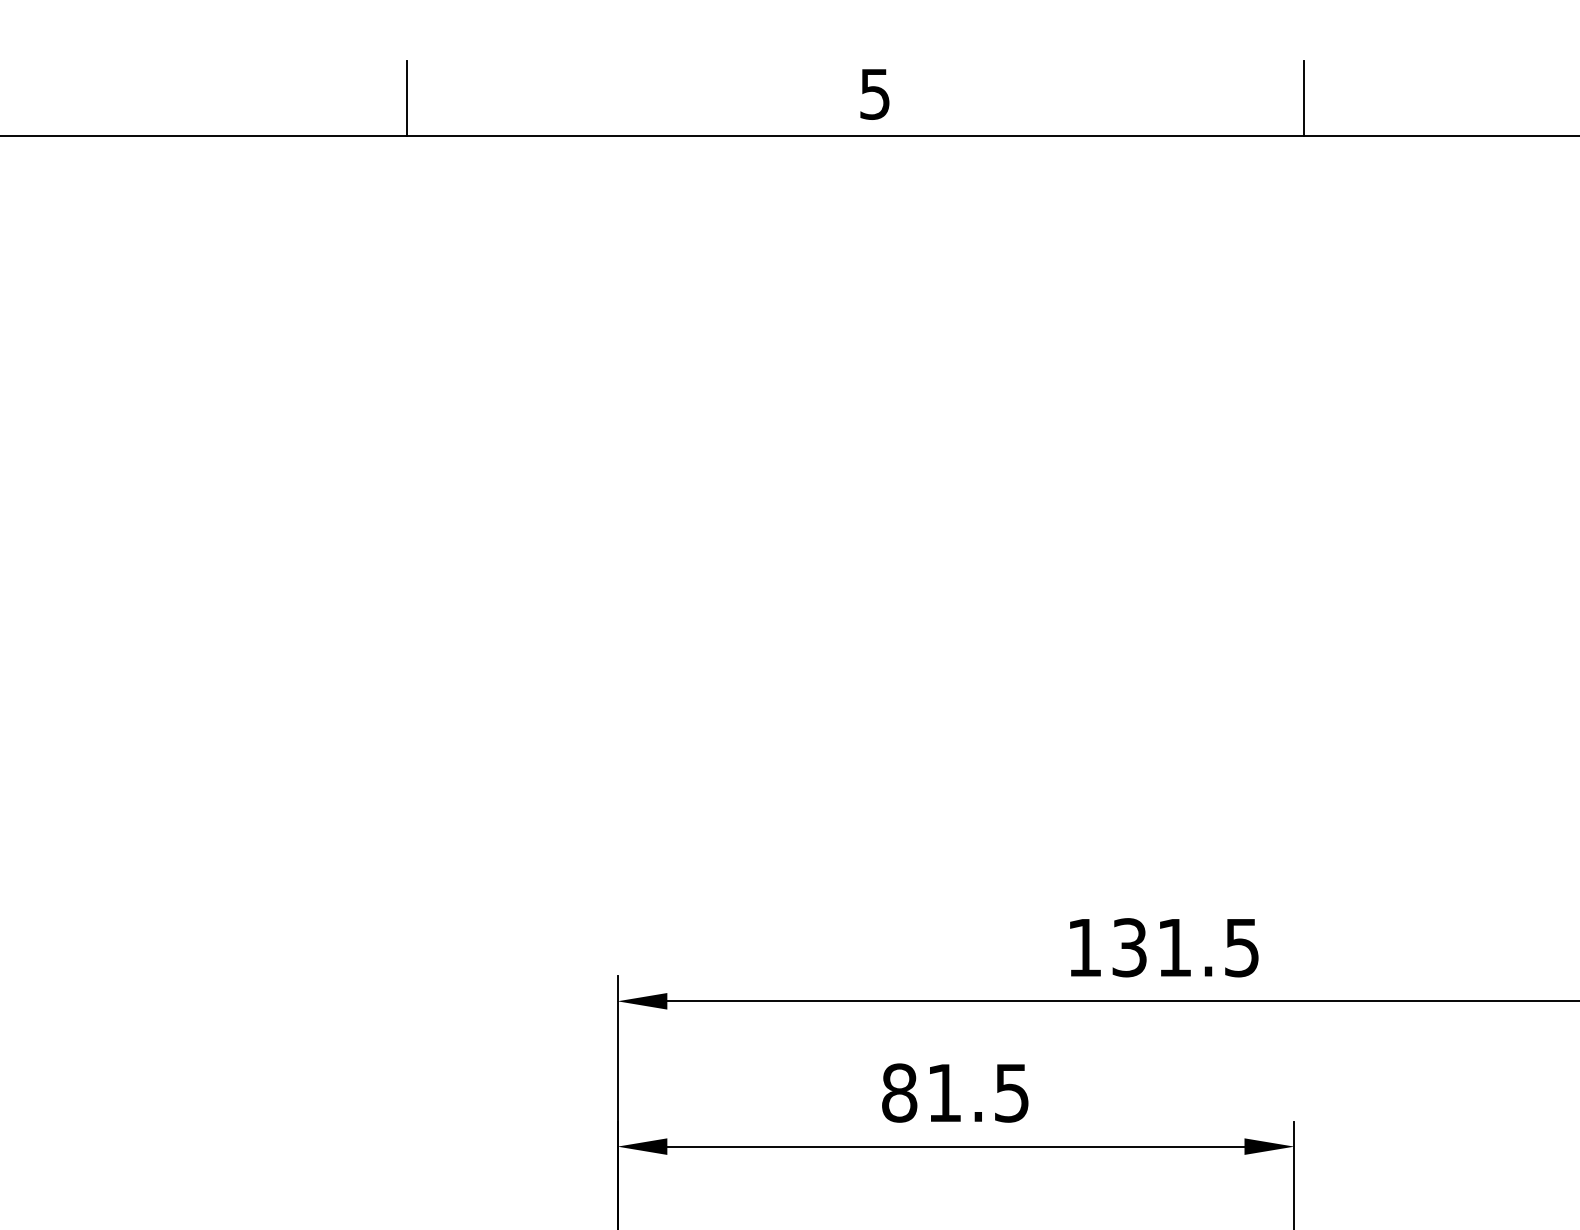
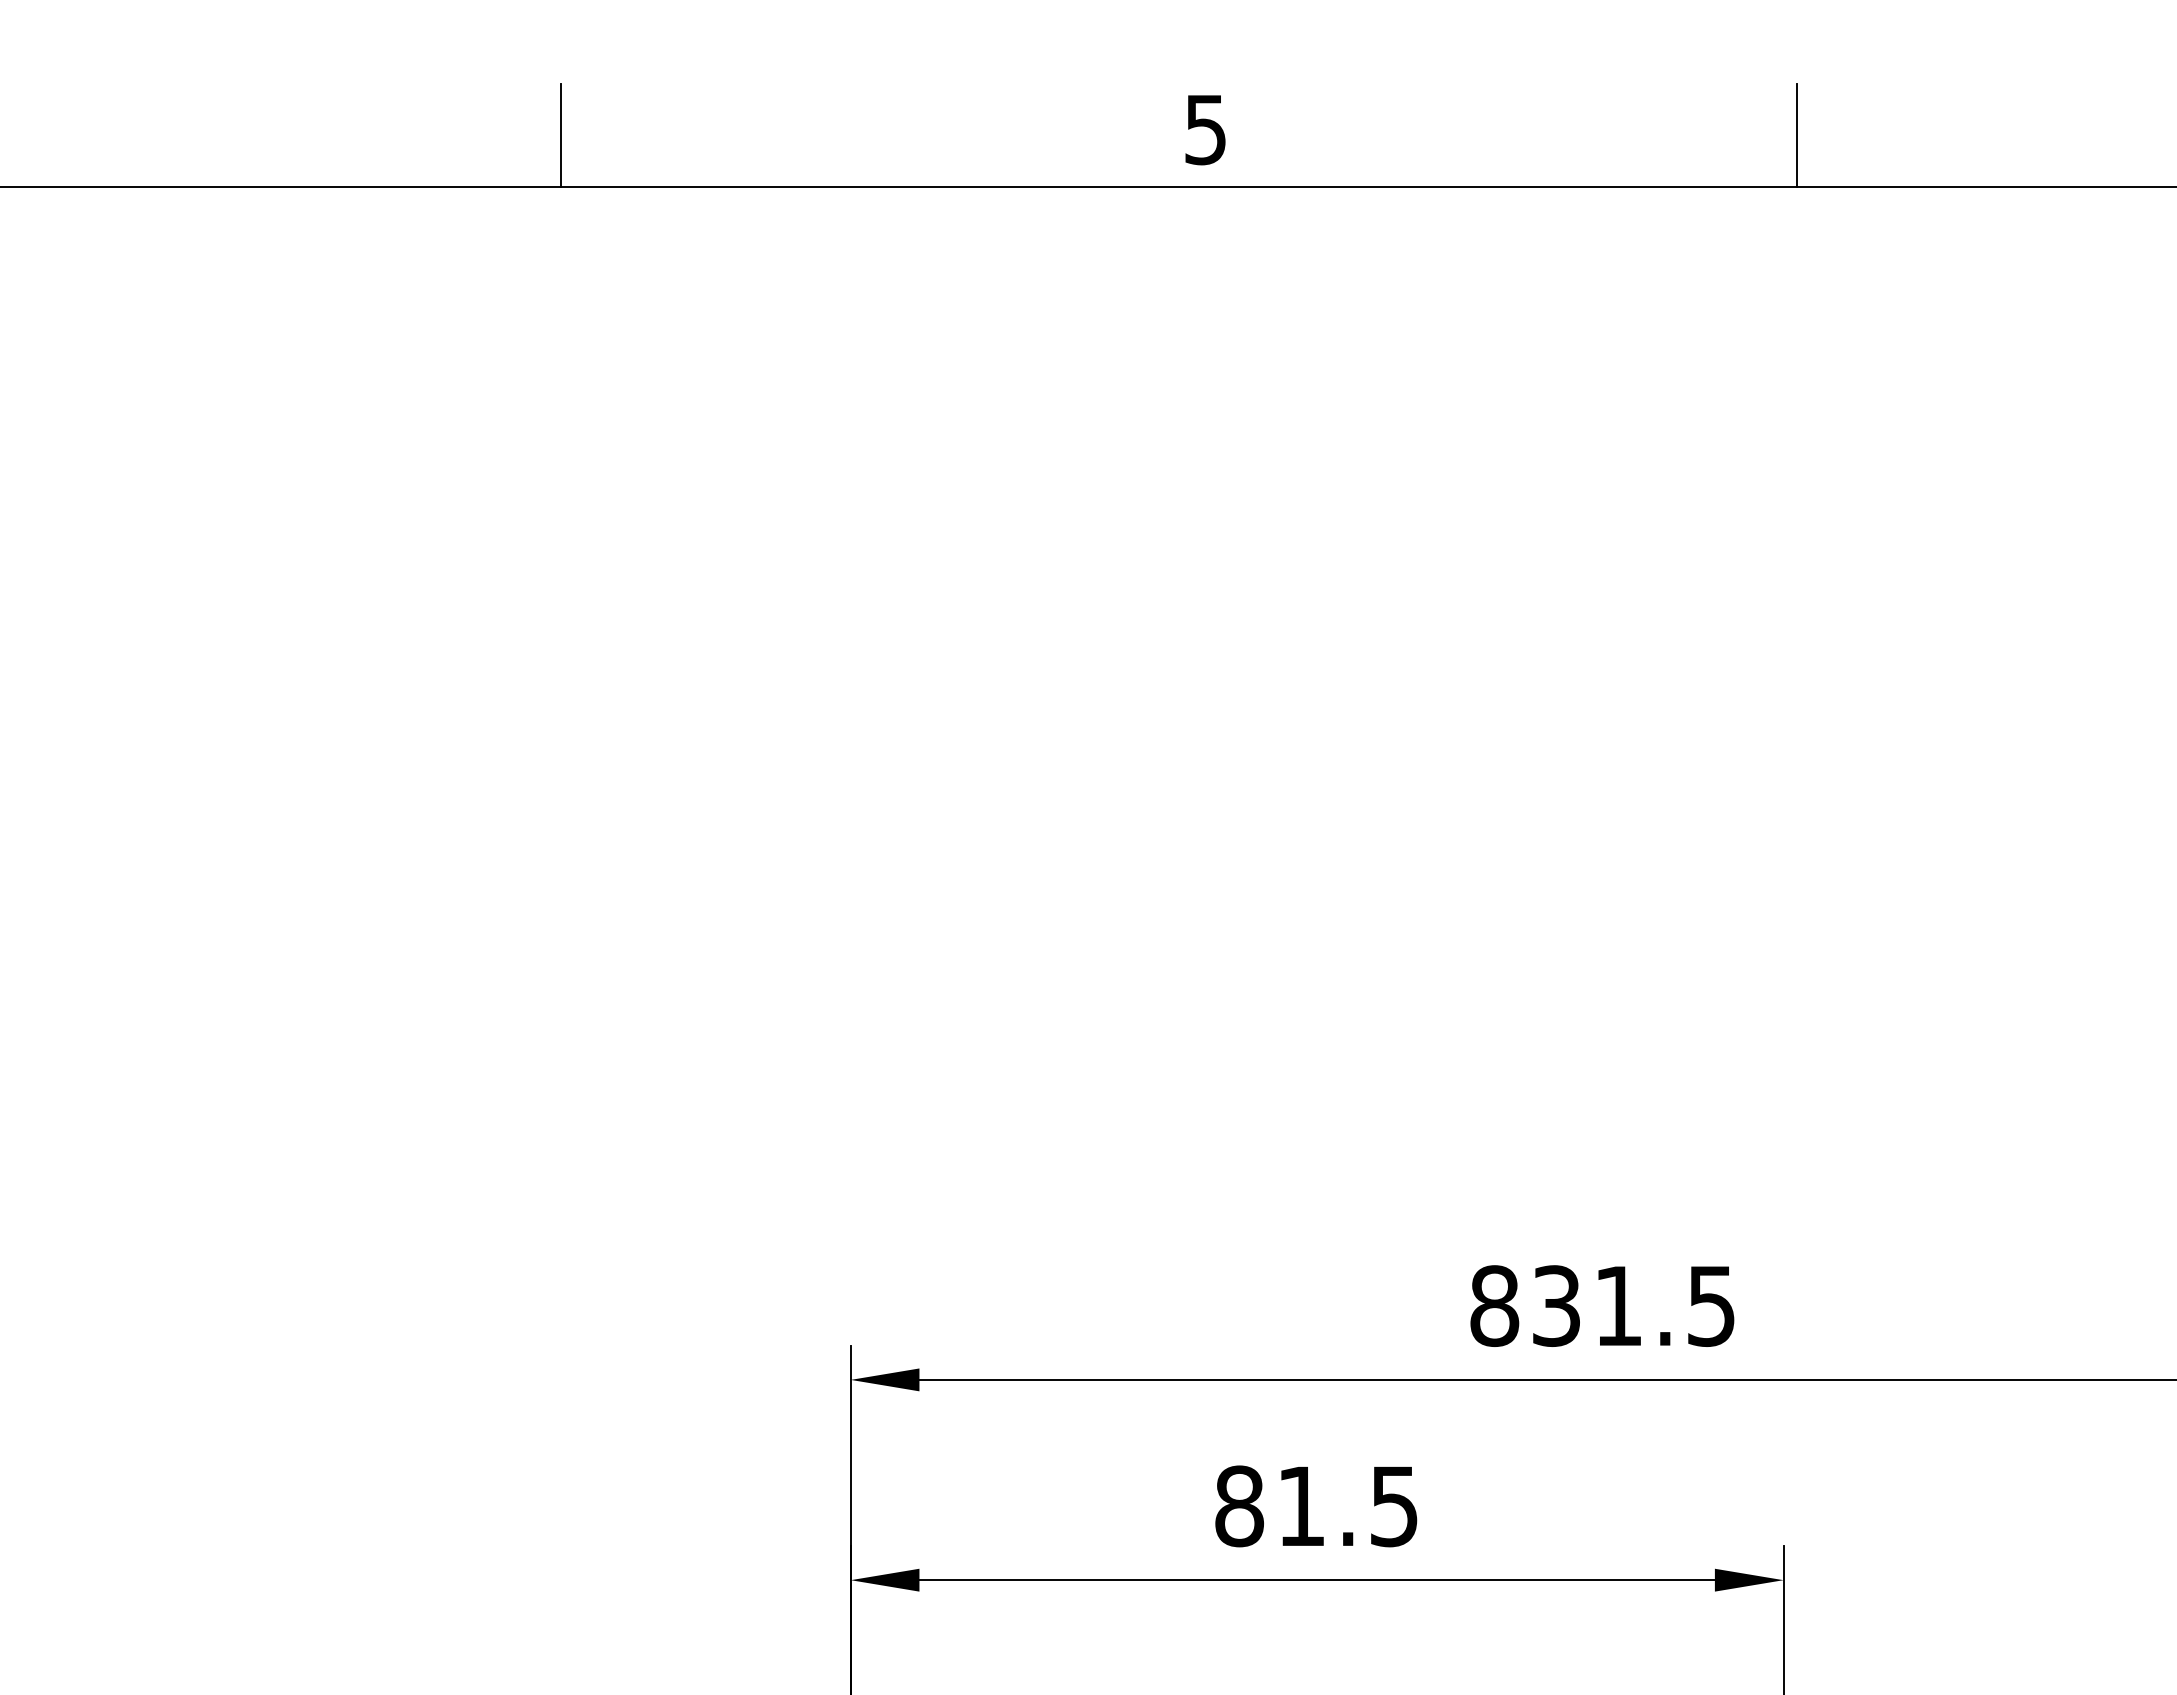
text: (1084, 947) -> (1494, 1305), 131.5 -> 831.5

